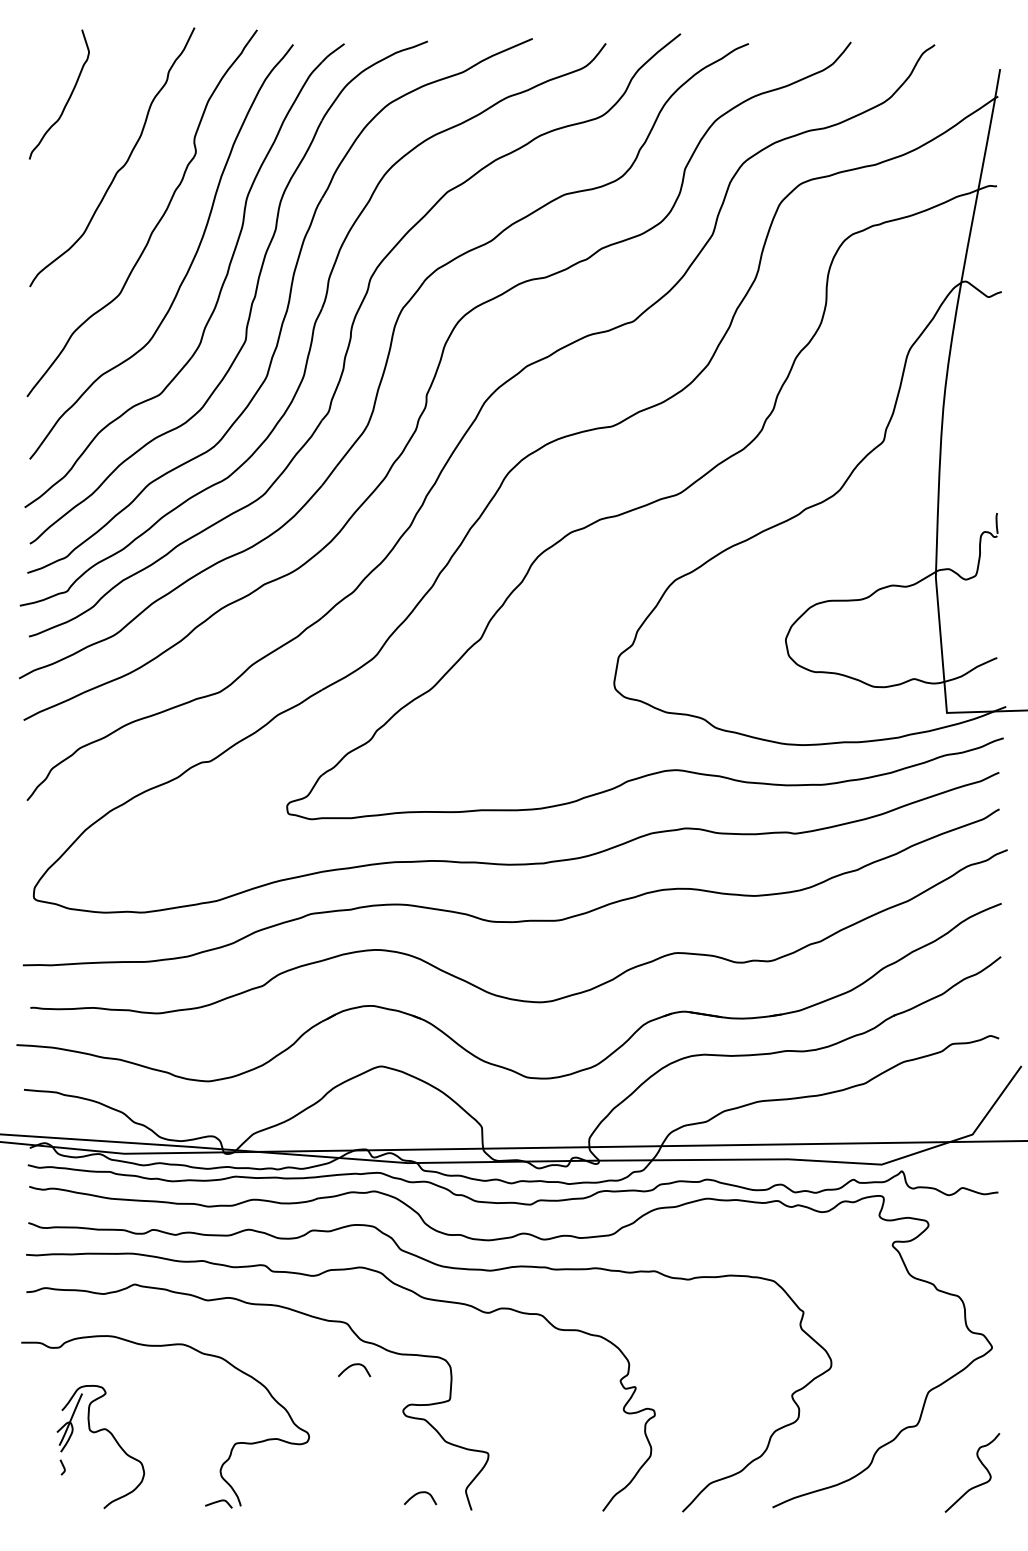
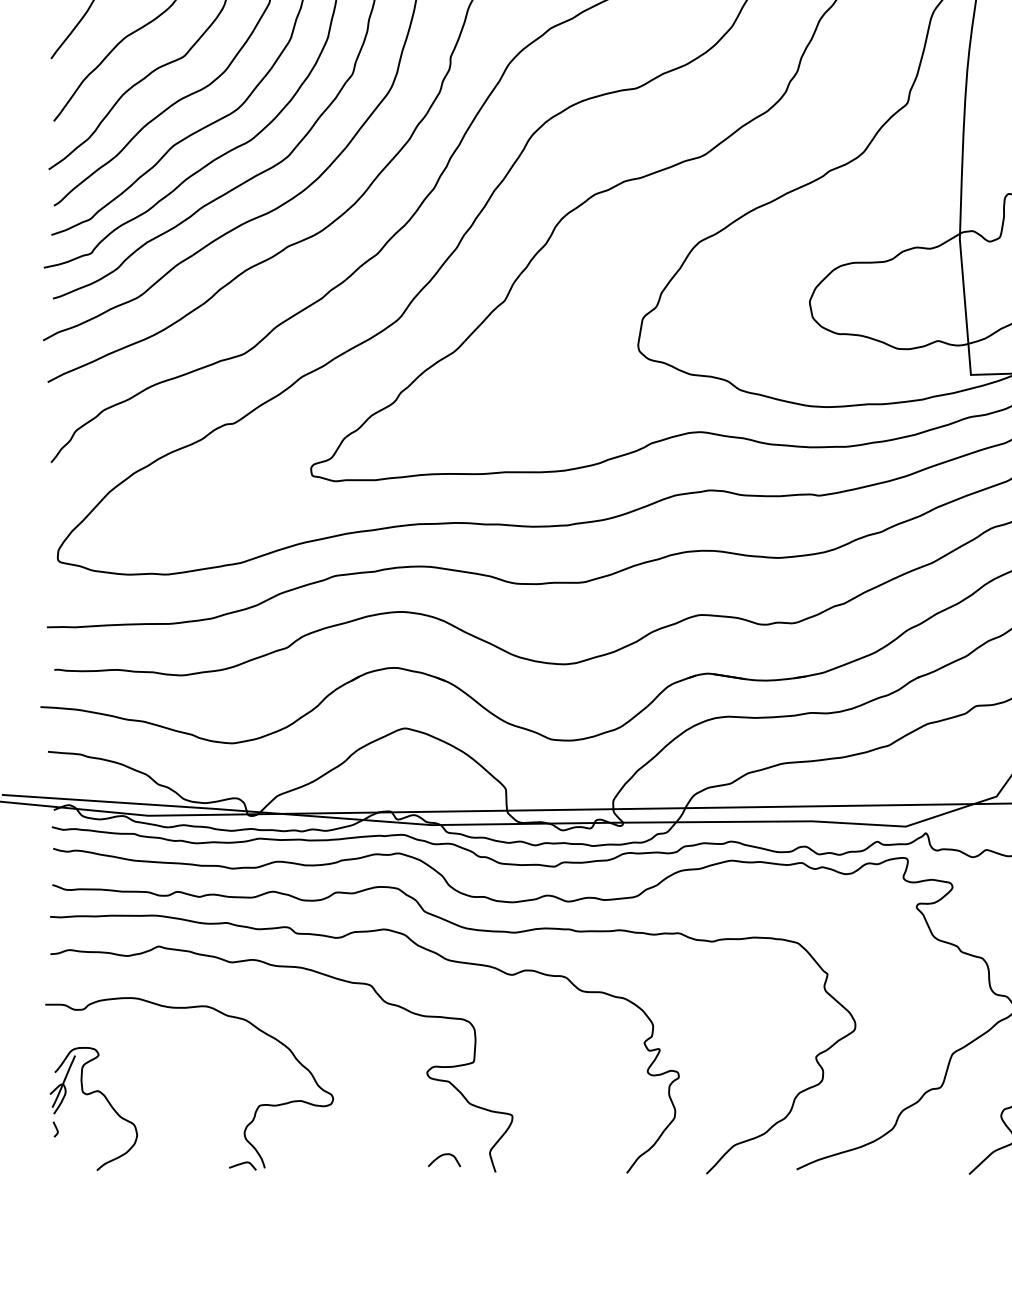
curve: (352, 1366) -> (376, 1028), removed
part: (97, 1432) -> (90, 1094), moved

